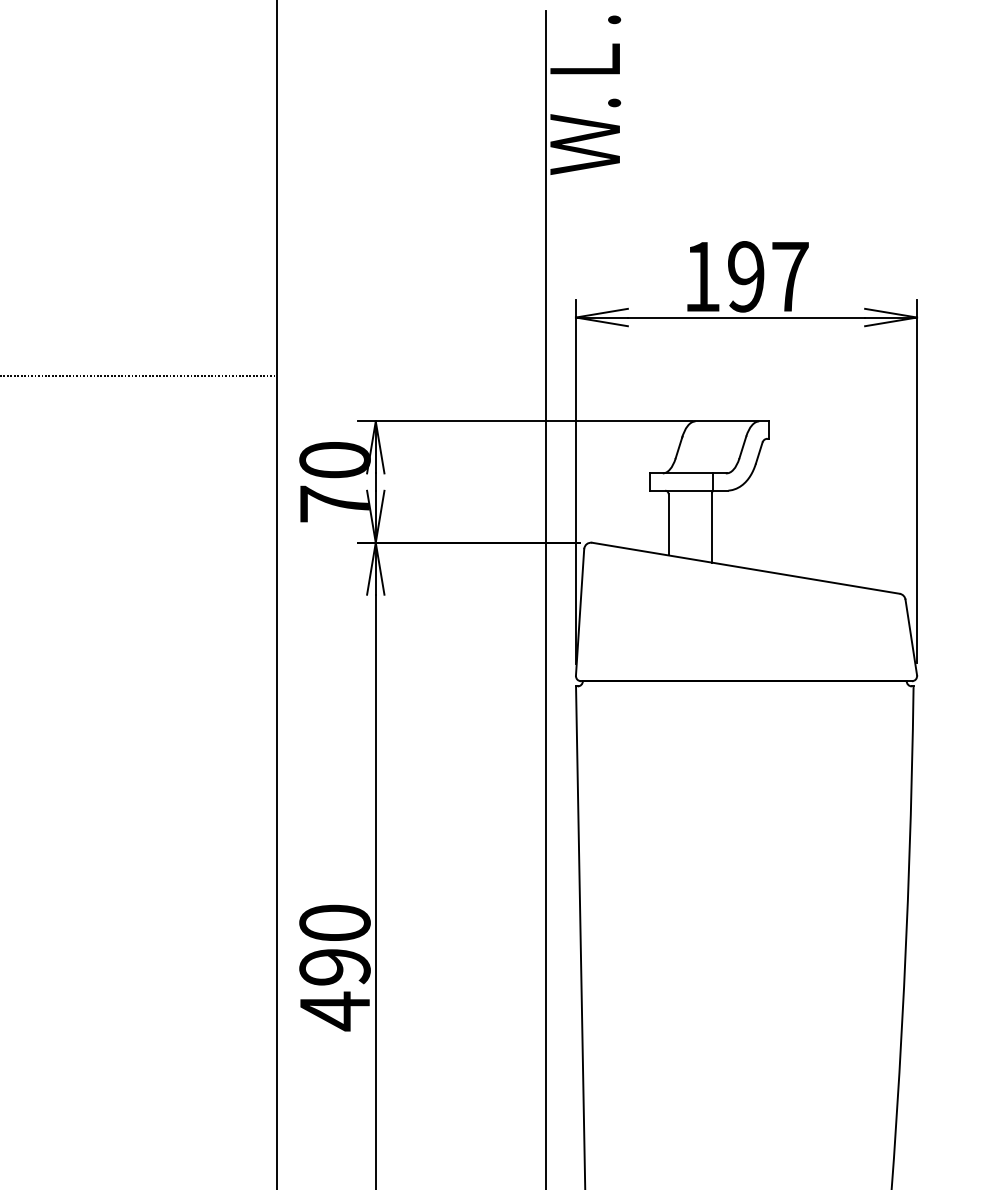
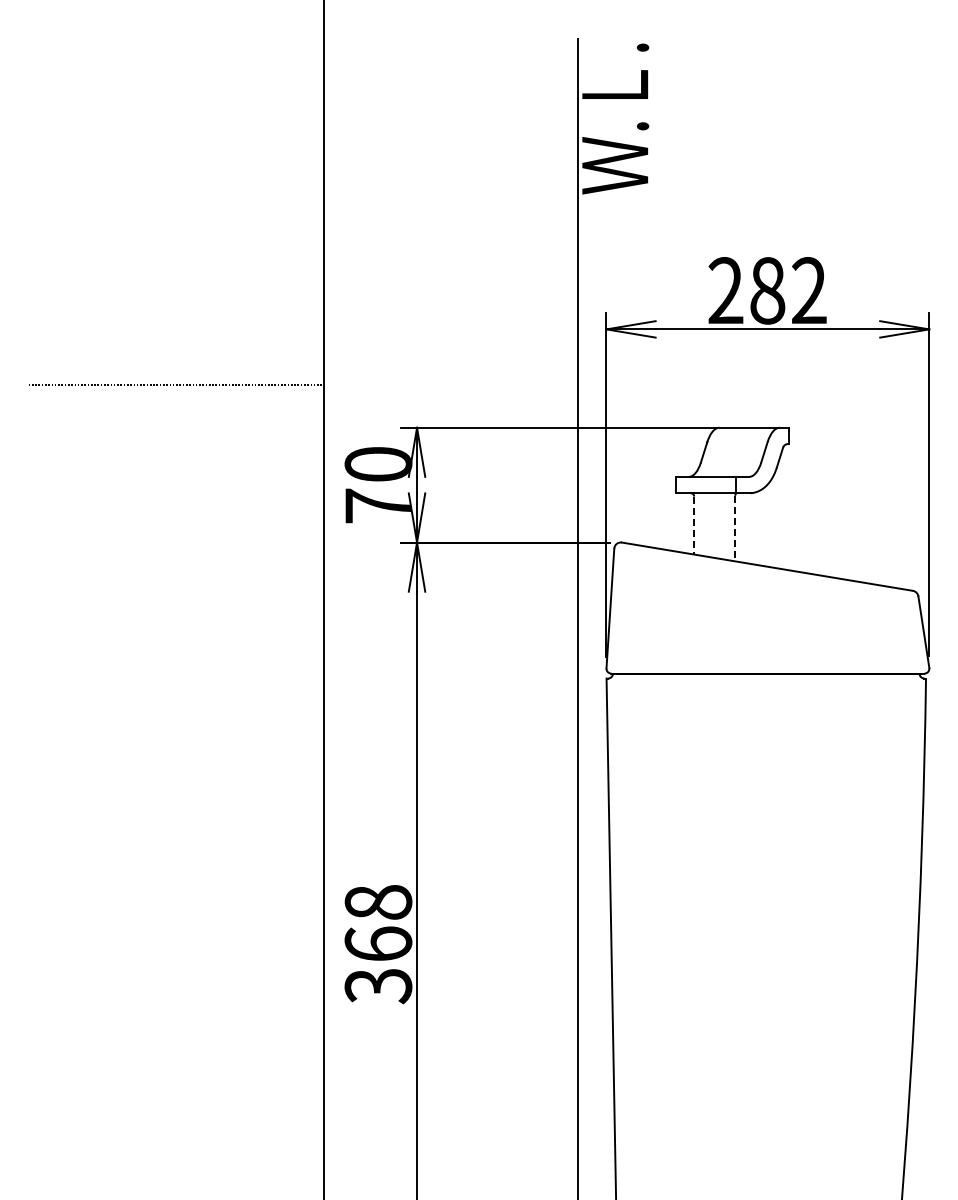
text: (746, 276) -> (767, 290), 197 -> 282
line: (668, 524) -> (694, 525), solid -> dashed
line: (712, 527) -> (735, 528), solid -> dashed
text: (335, 968) -> (378, 945), 490 -> 368

